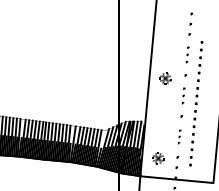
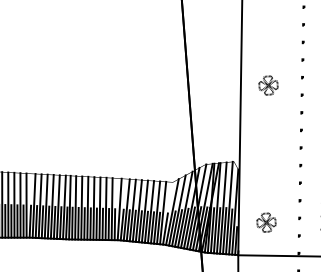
part: (187, 54) -> (302, 41), size x1.43
part: (183, 95) -> (301, 111), size x1.43
part: (179, 136) -> (299, 182), size x1.67

